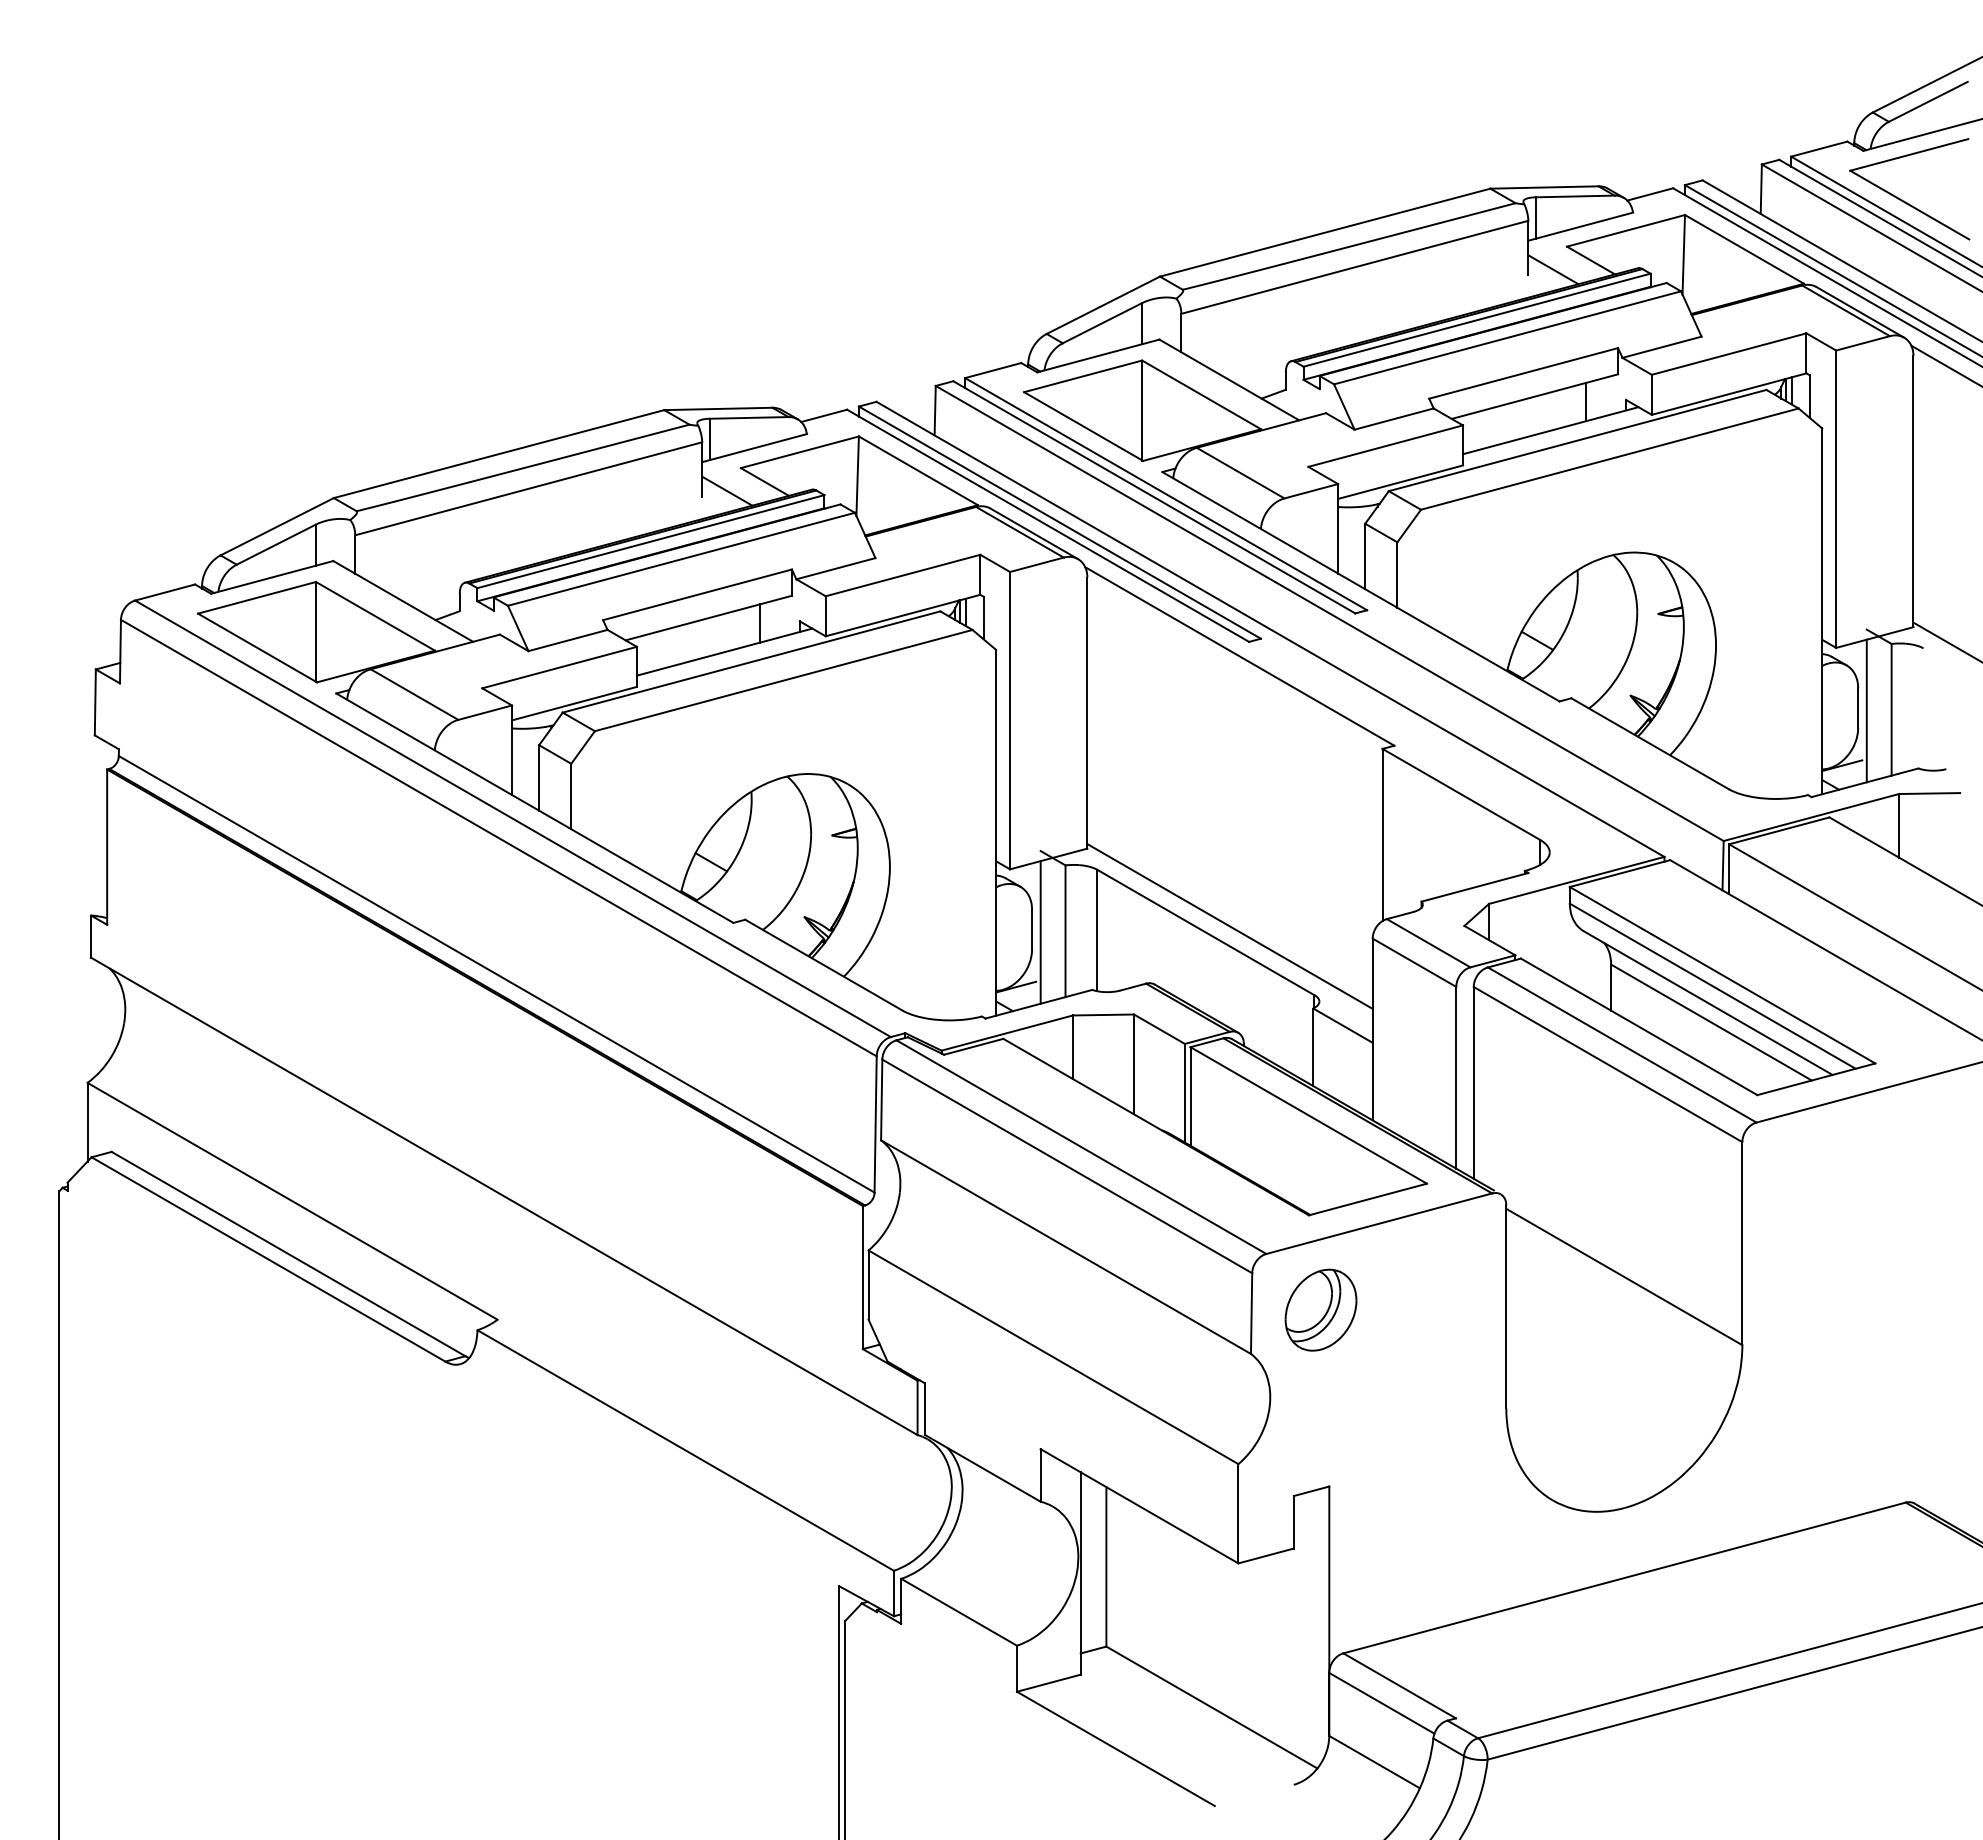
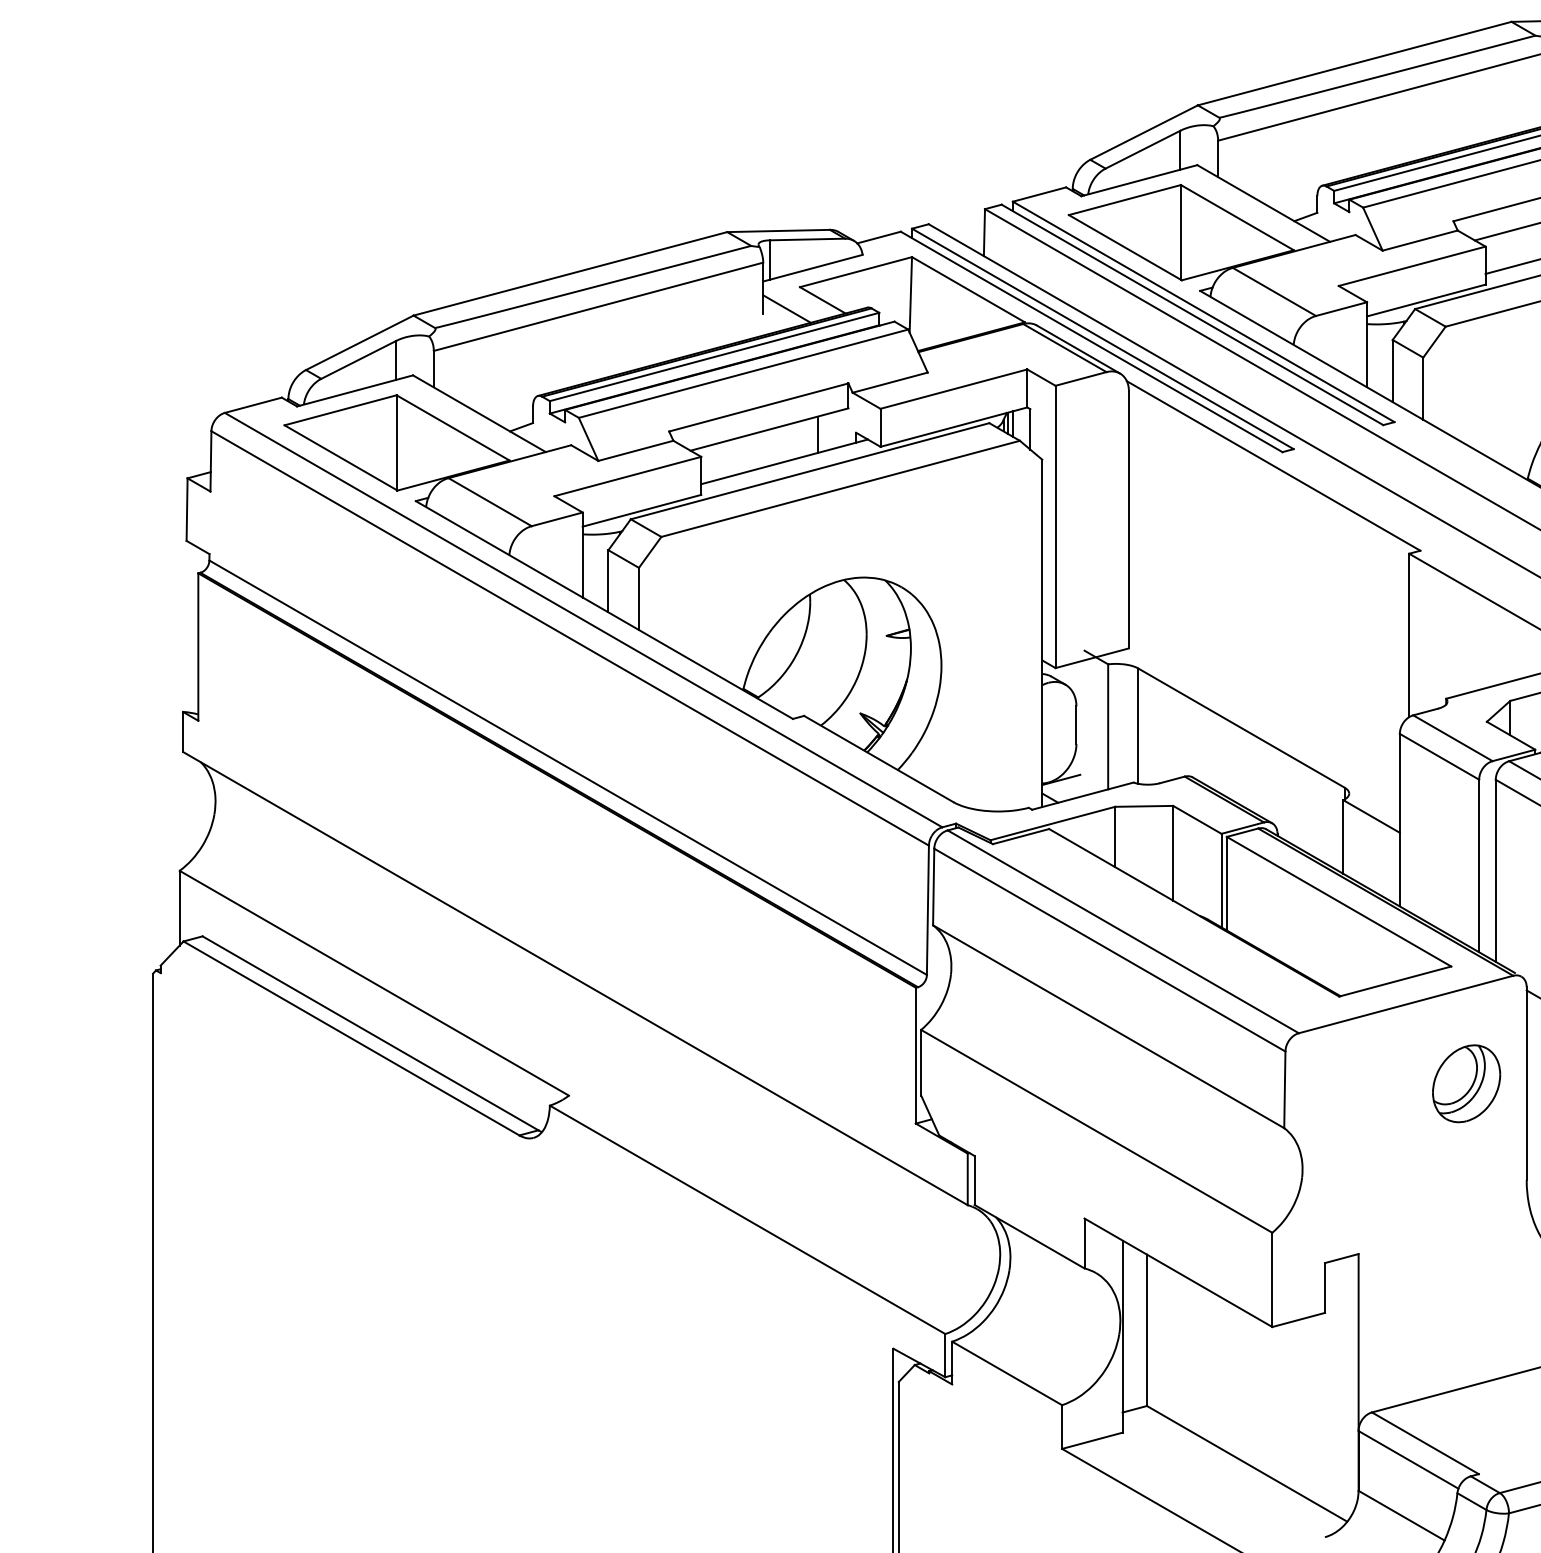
line: (711, 862) -> (772, 661), removed
line: (1229, 926) -> (1263, 722), removed
line: (1040, 932) -> (1084, 728), removed
part: (1320, 1309) -> (1466, 1083), moved

